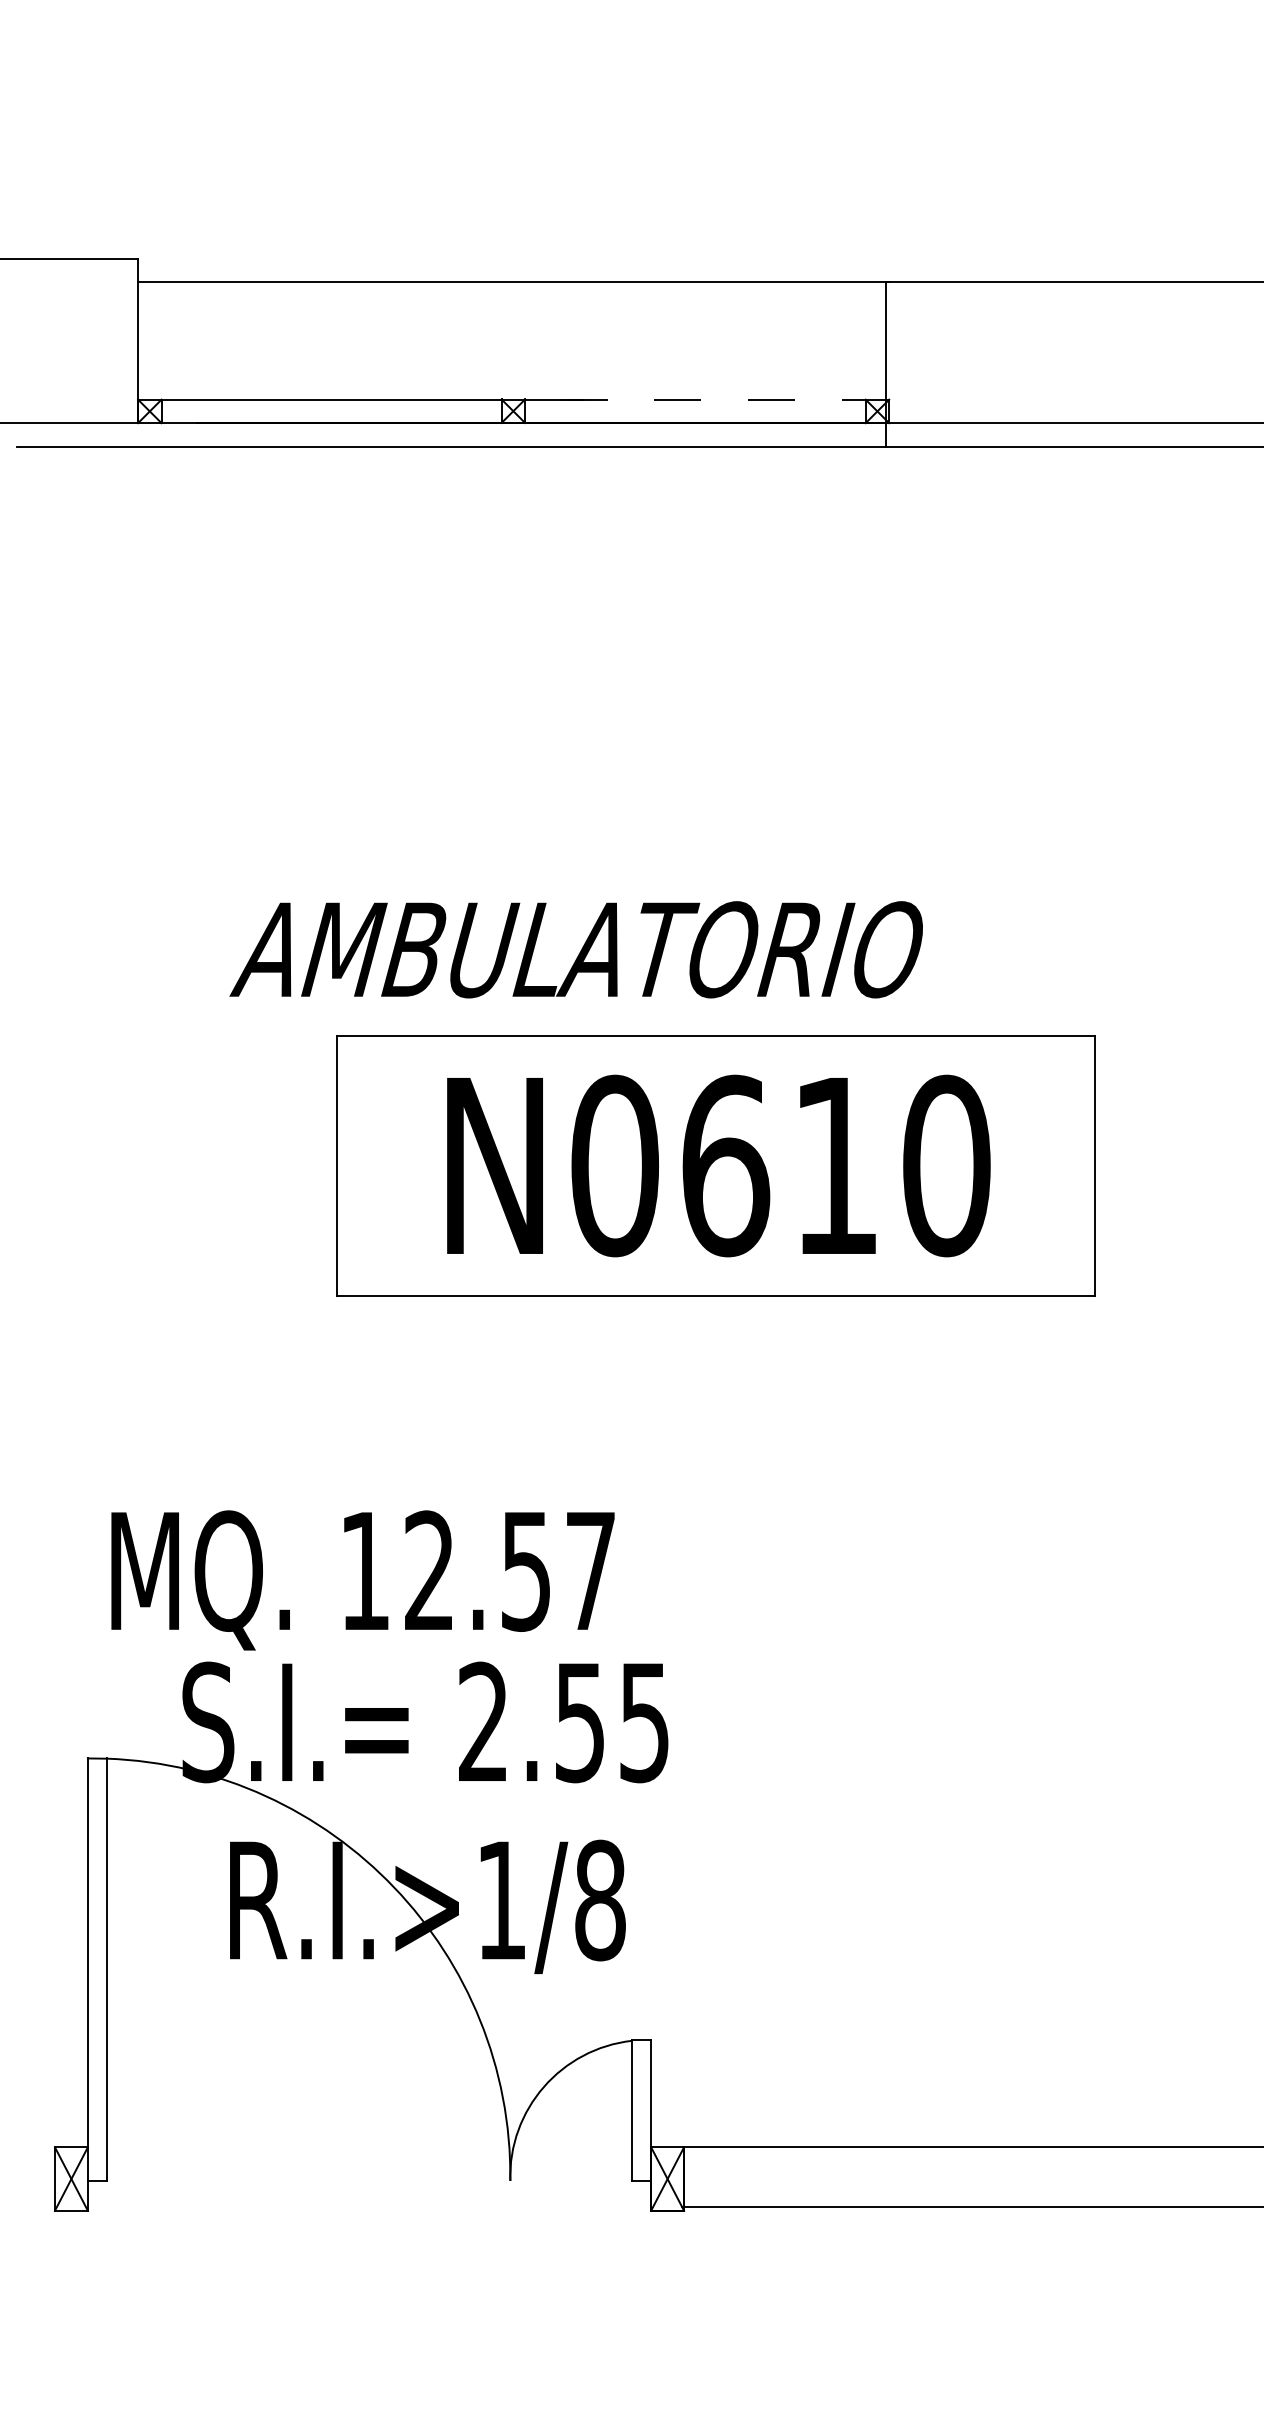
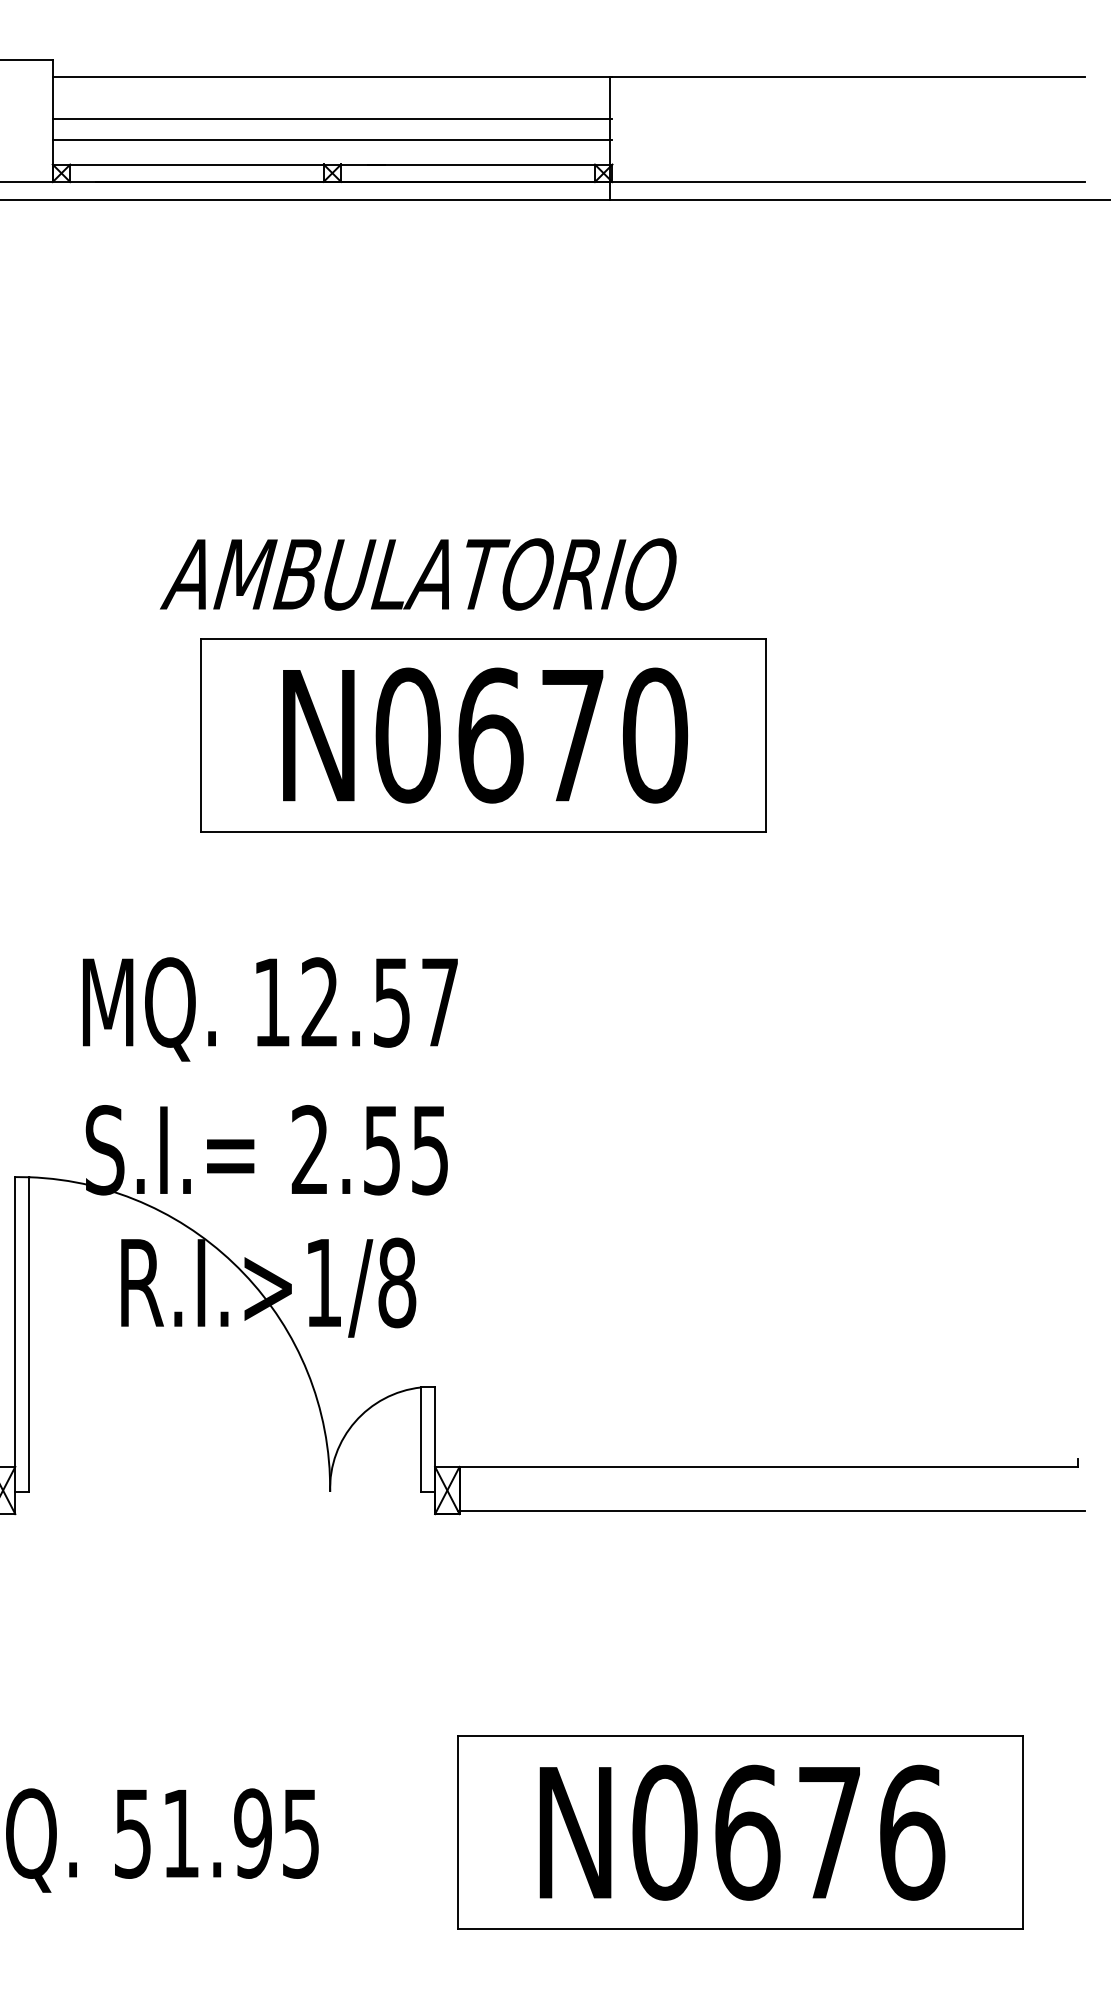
line: (513, 339) -> (332, 119), added
line: (513, 367) -> (332, 140), added
line: (725, 399) -> (490, 164), dashed -> solid
text: (576, 949) -> (418, 574), moved
text: (835, 1165) -> (572, 735), N0610 -> N0670
text: (363, 1580) -> (270, 1009), moved

